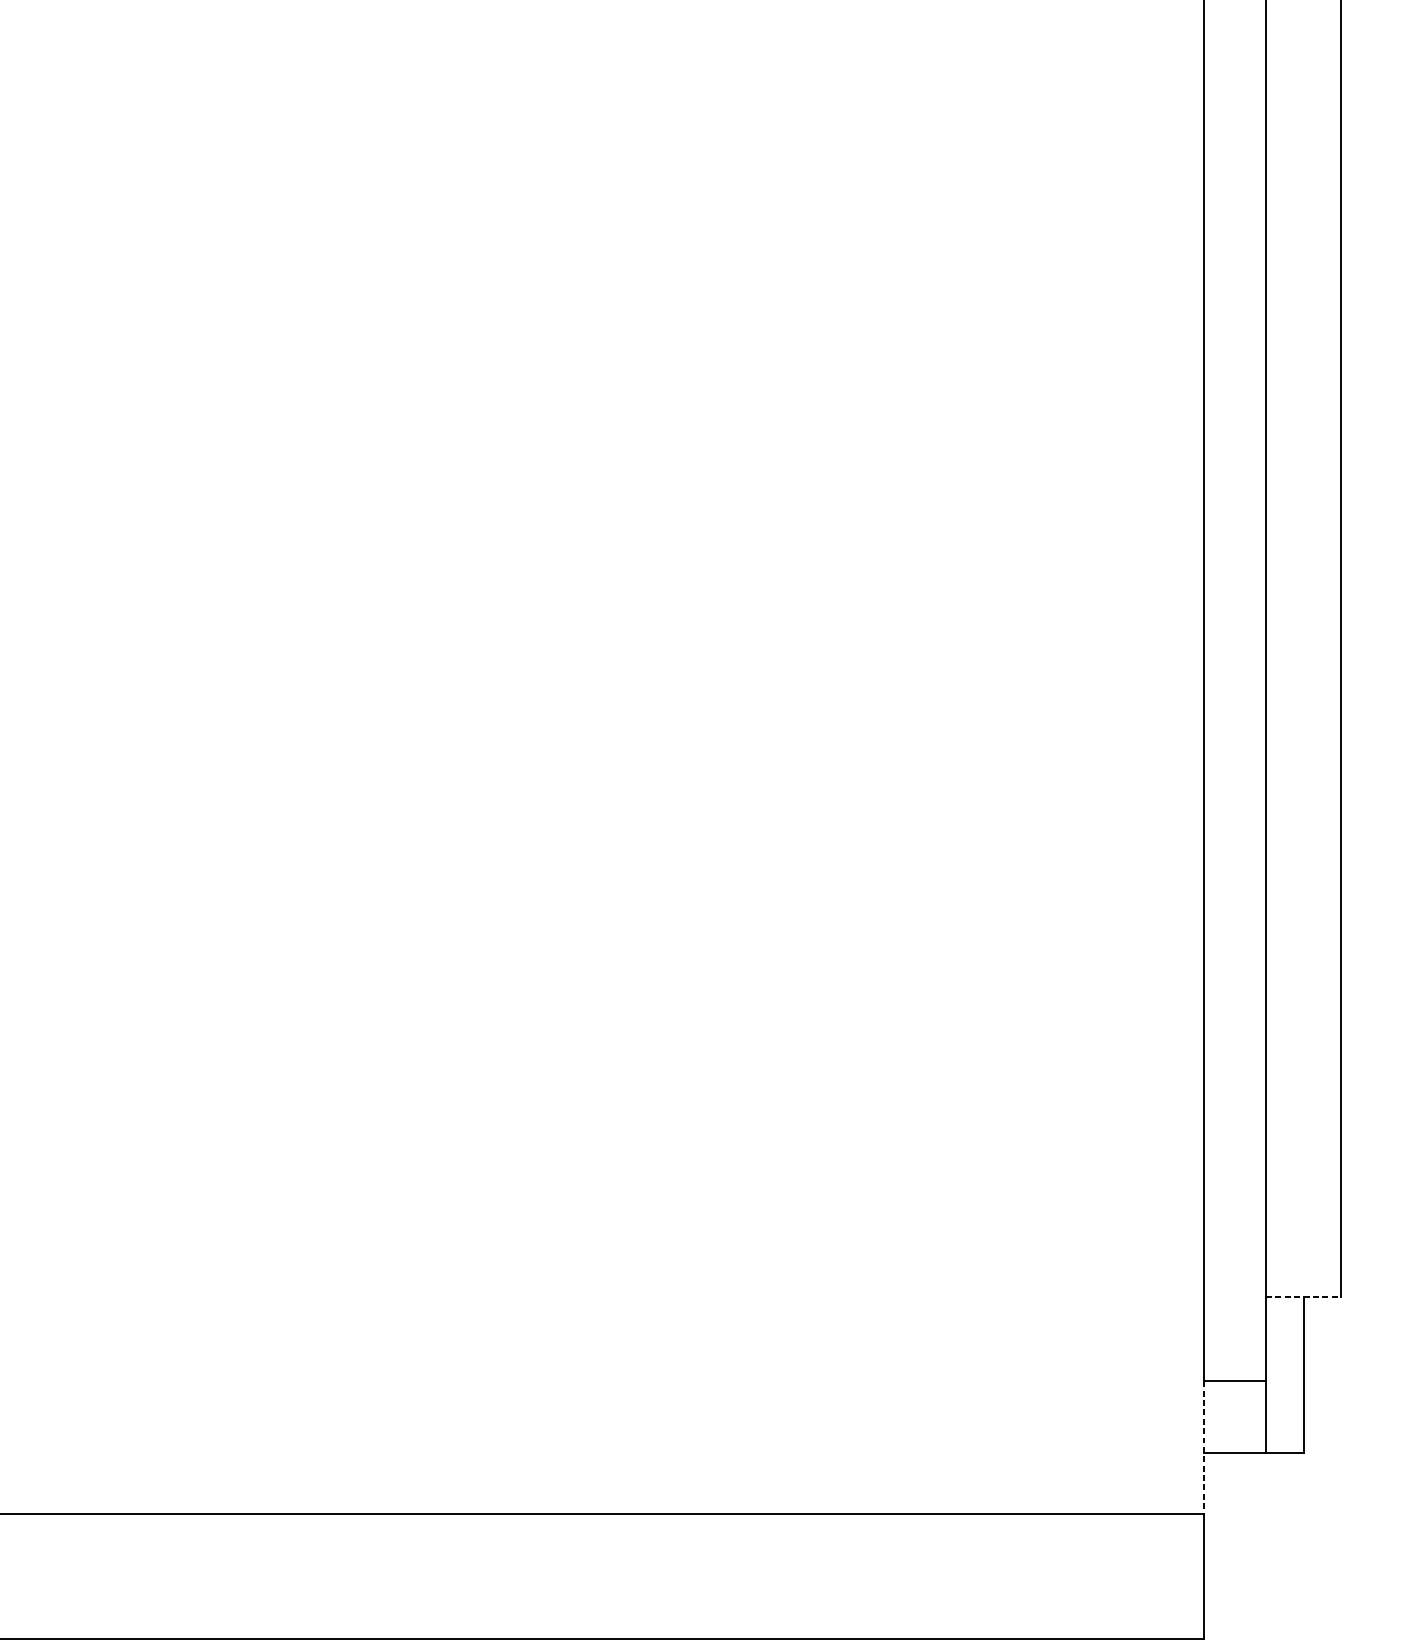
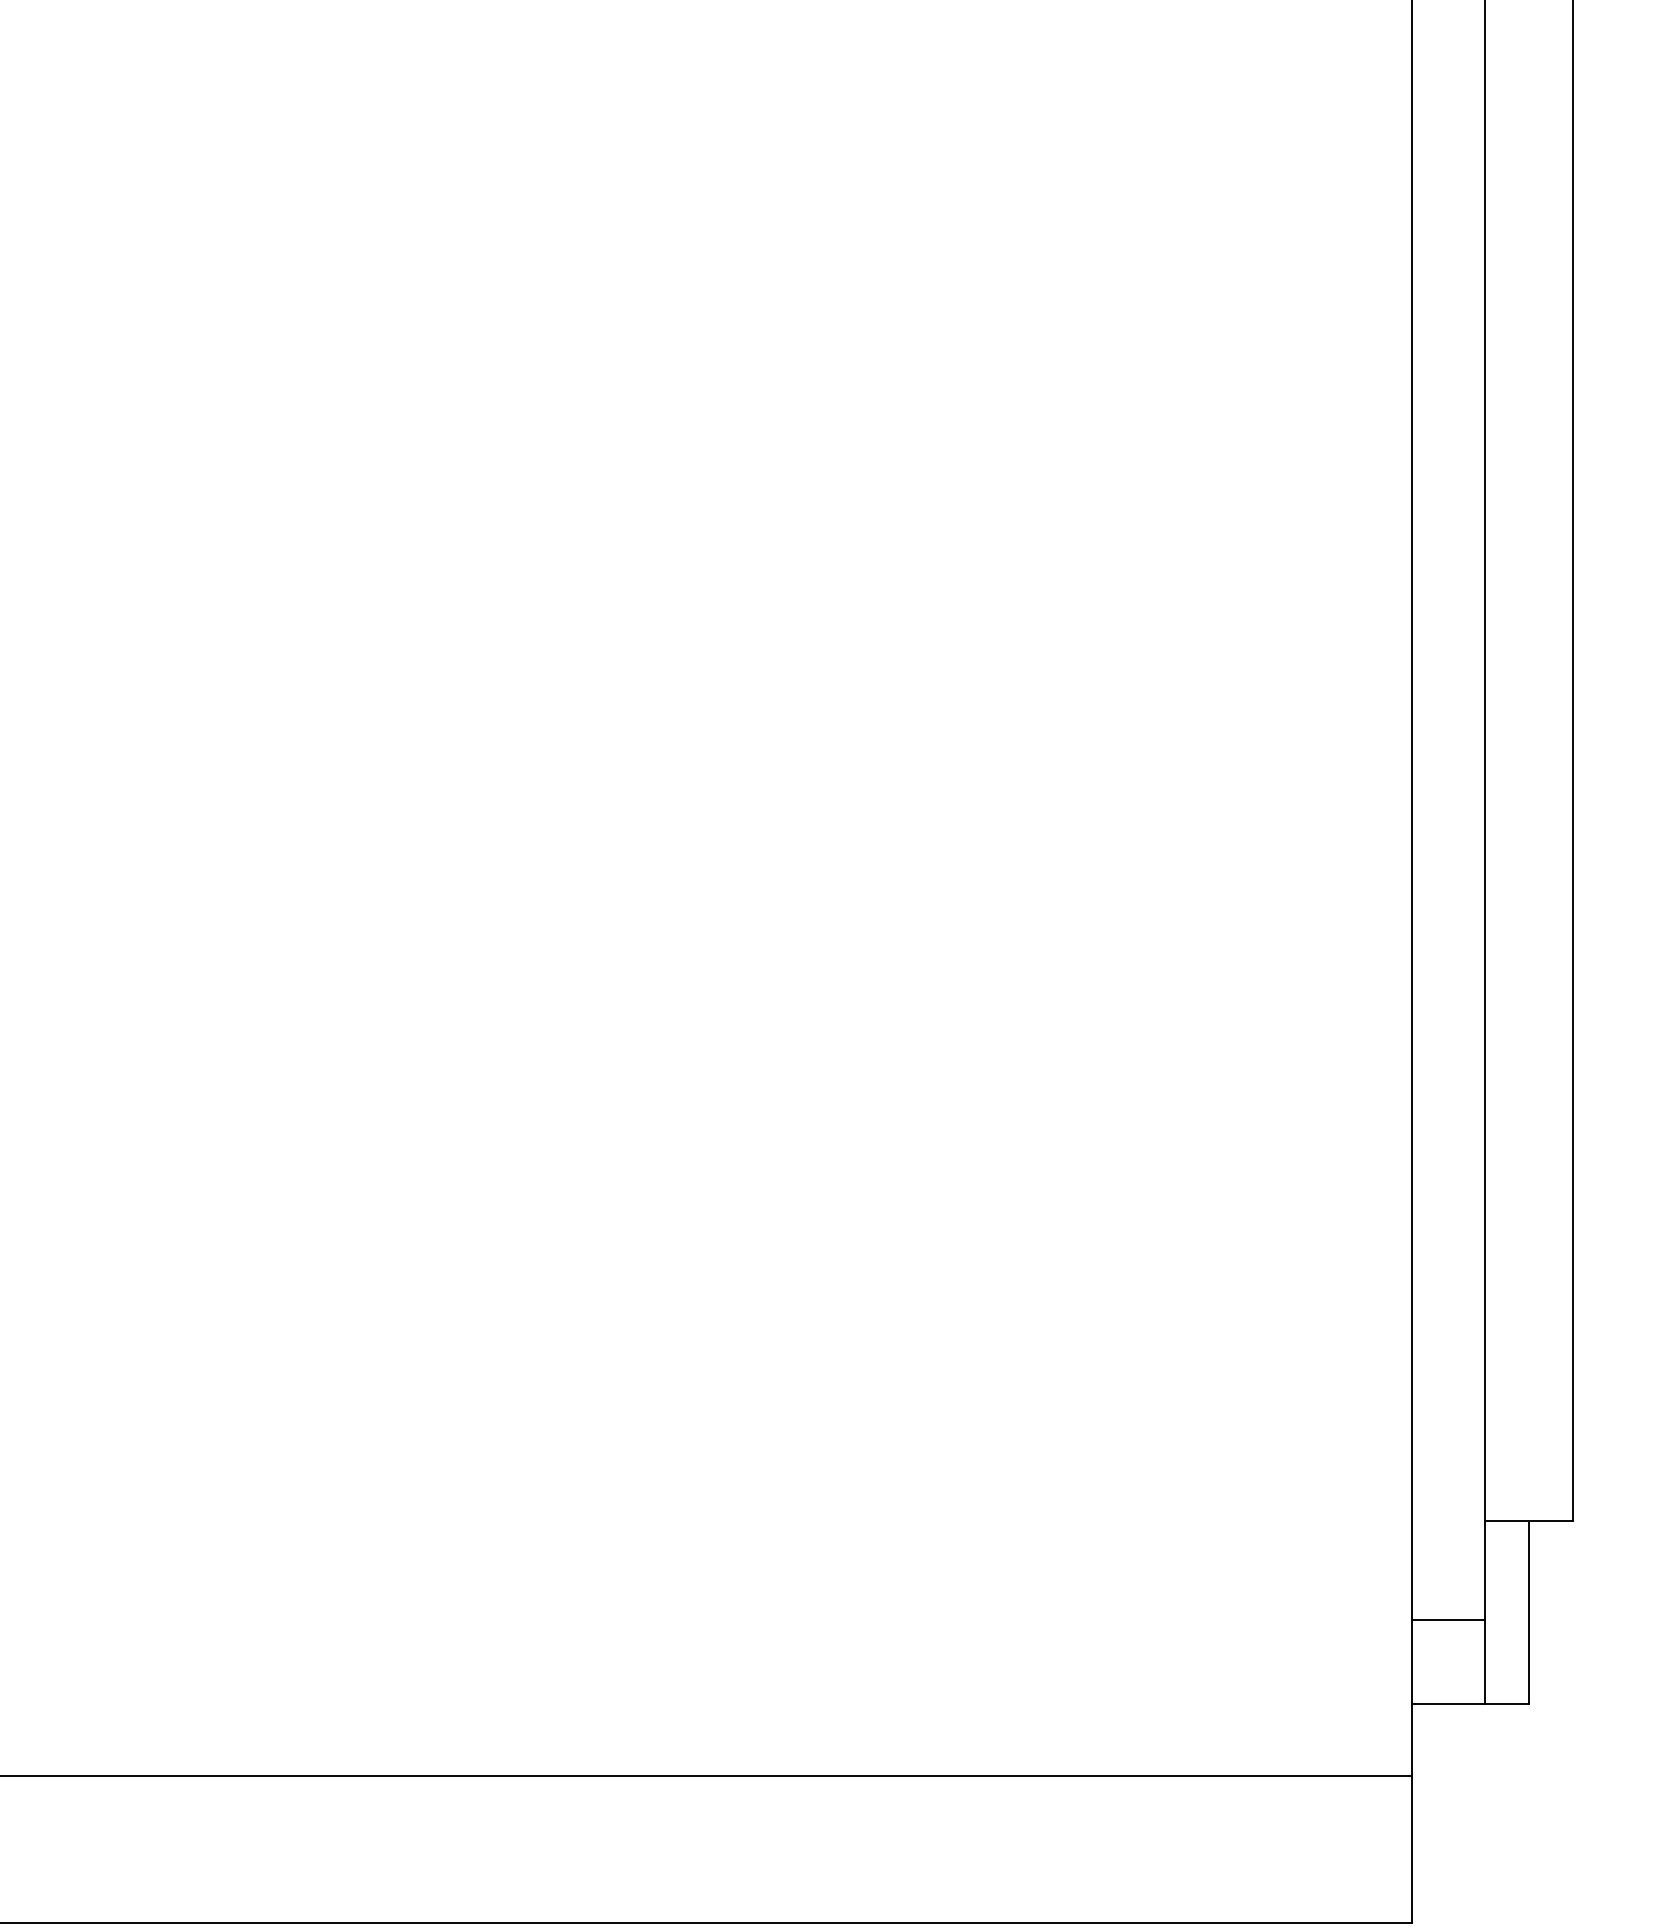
line: (1304, 1296) -> (1529, 1520), dashed -> solid
line: (1203, 1447) -> (1411, 1697), dashed -> solid

